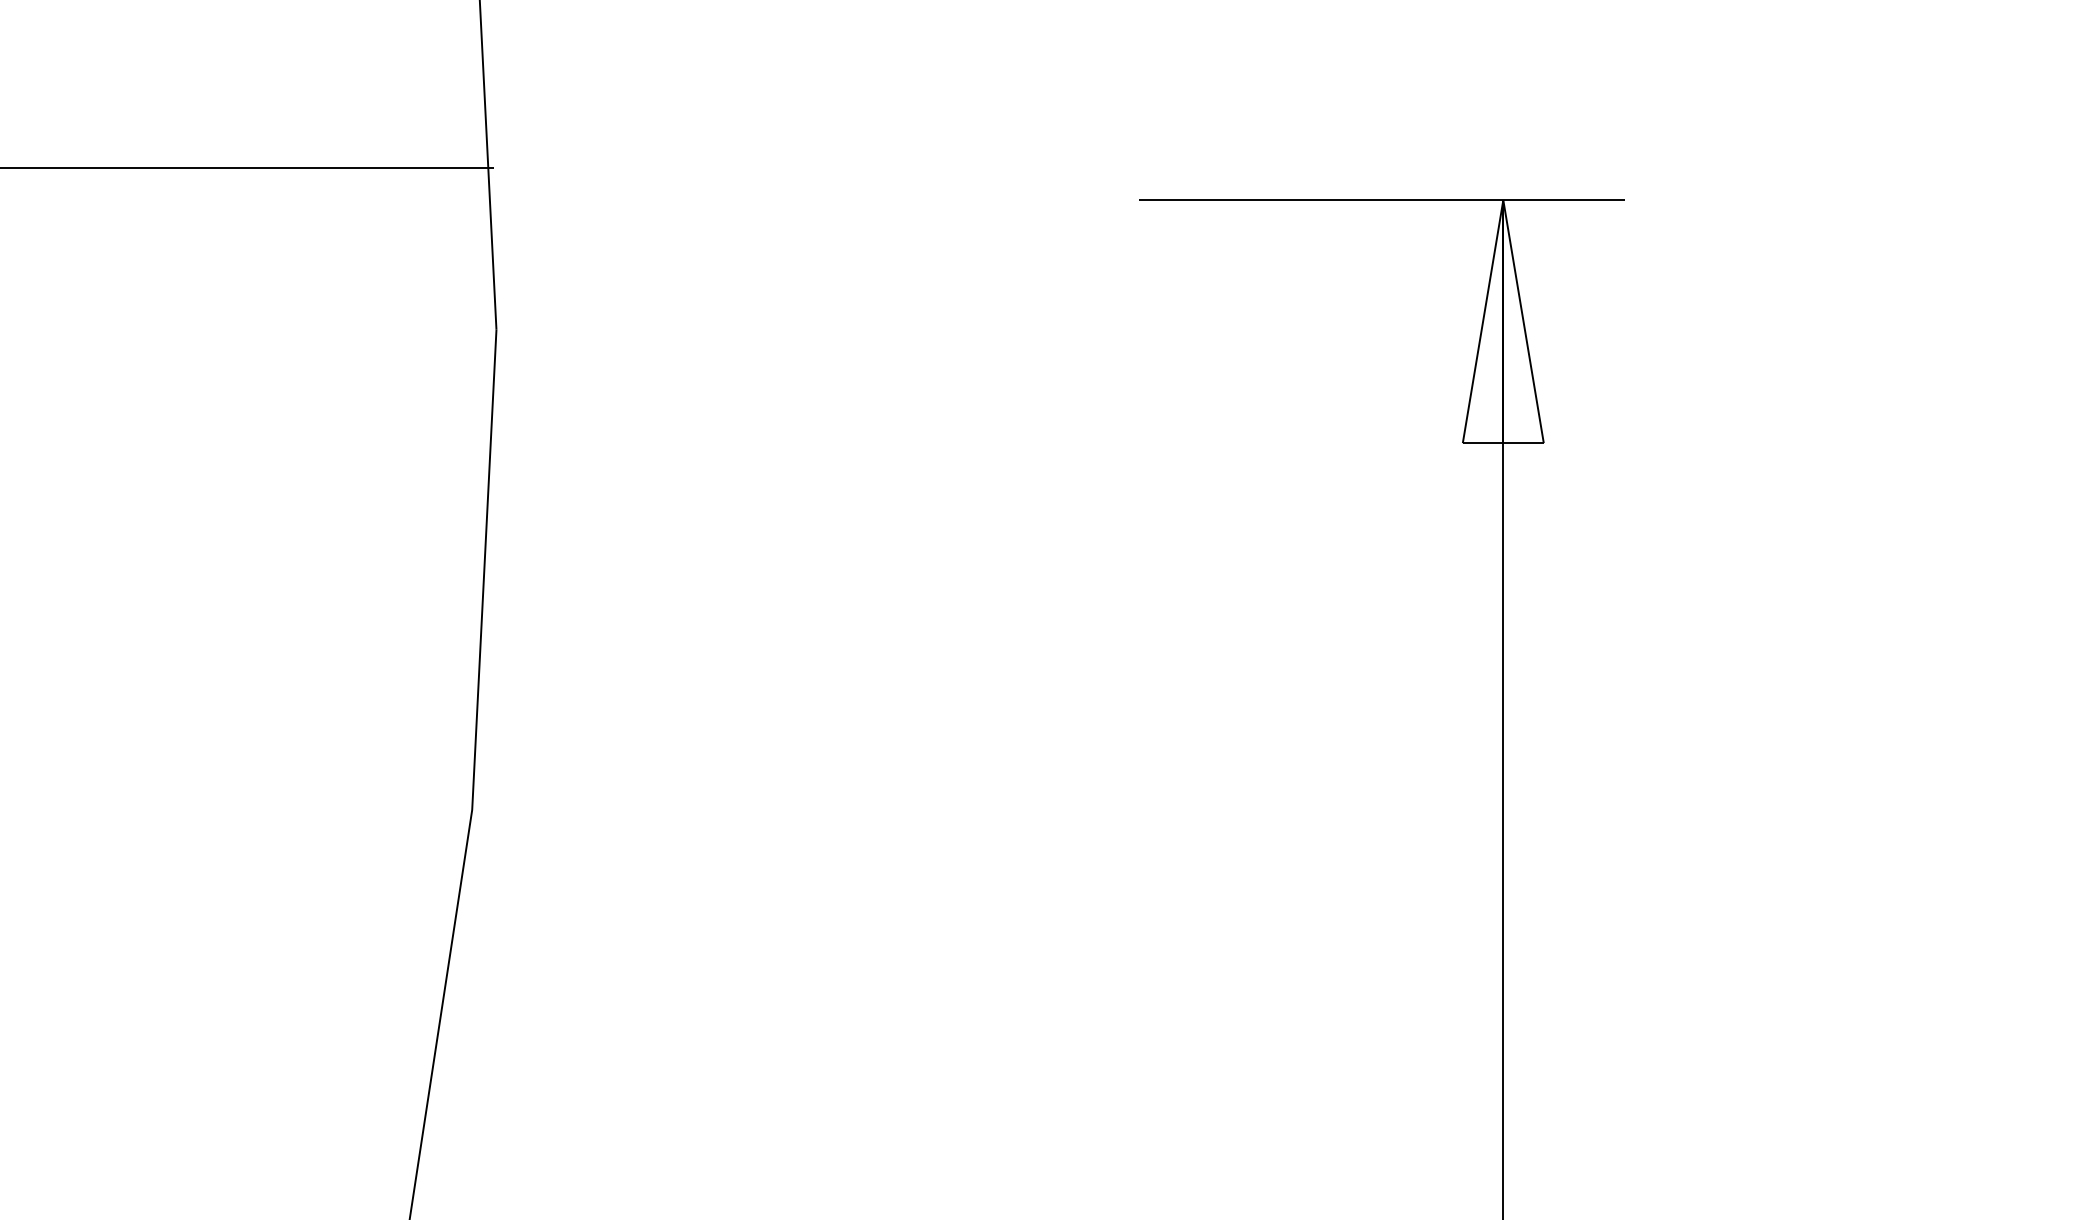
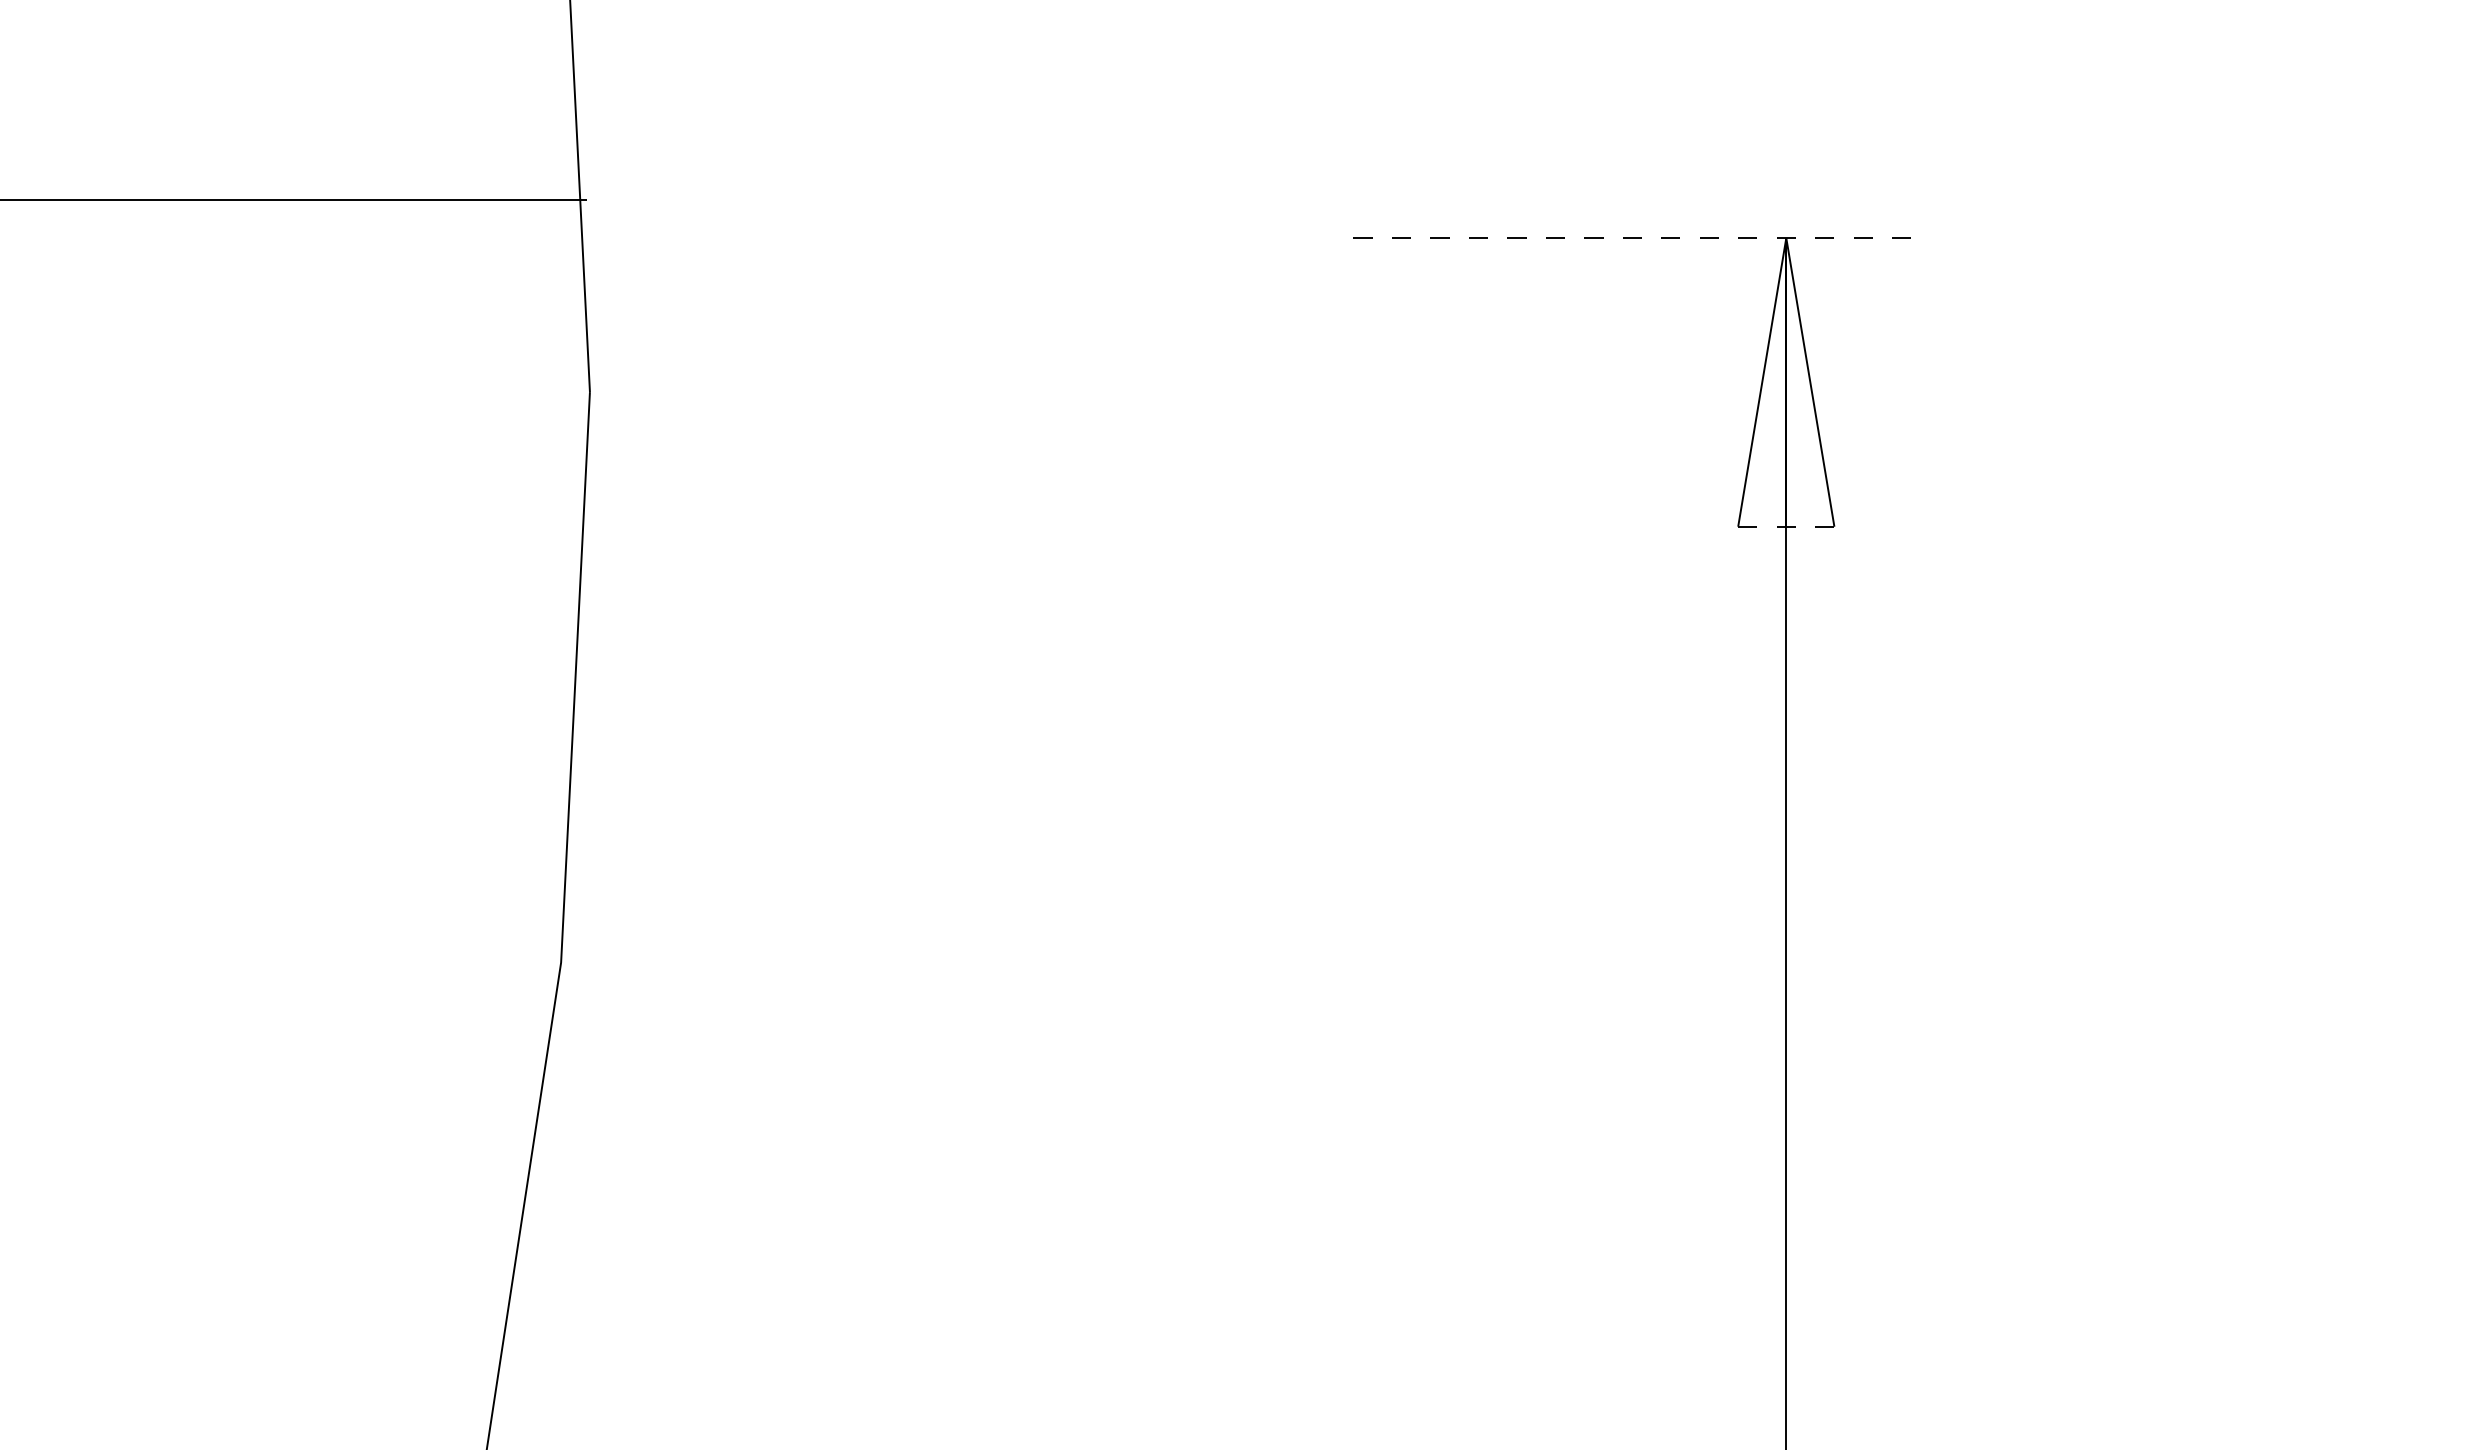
line: (1381, 200) -> (1641, 238), solid -> dashed
line: (1503, 442) -> (1786, 526), solid -> dashed

